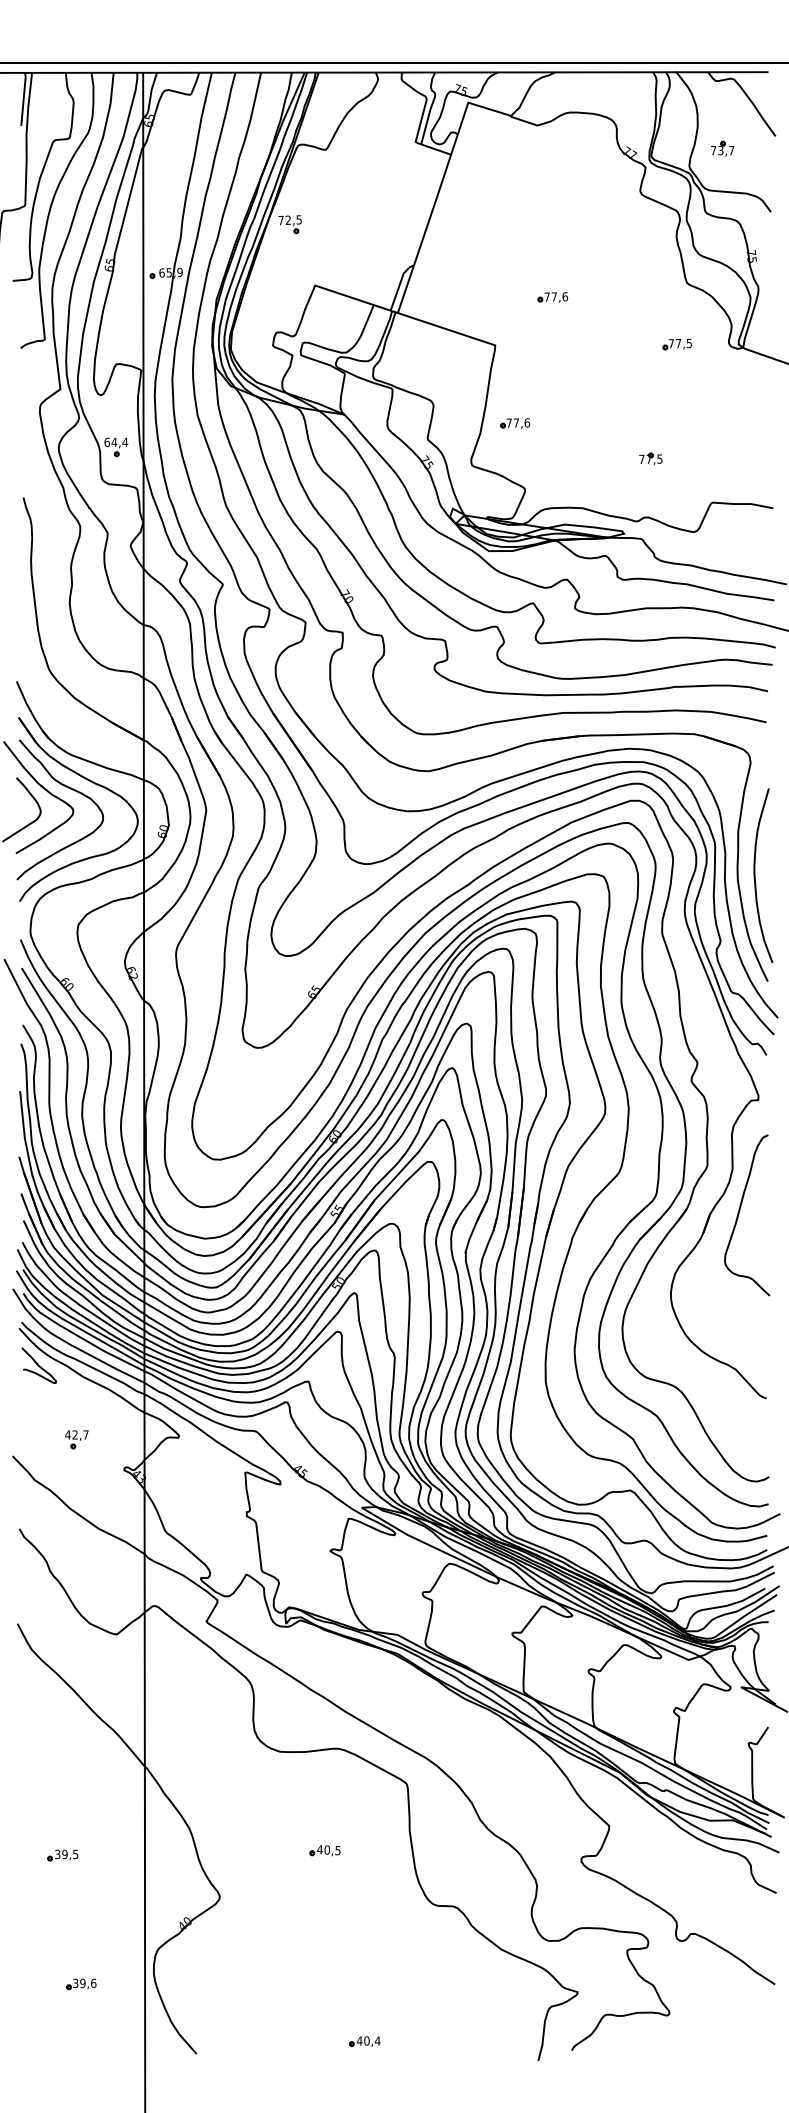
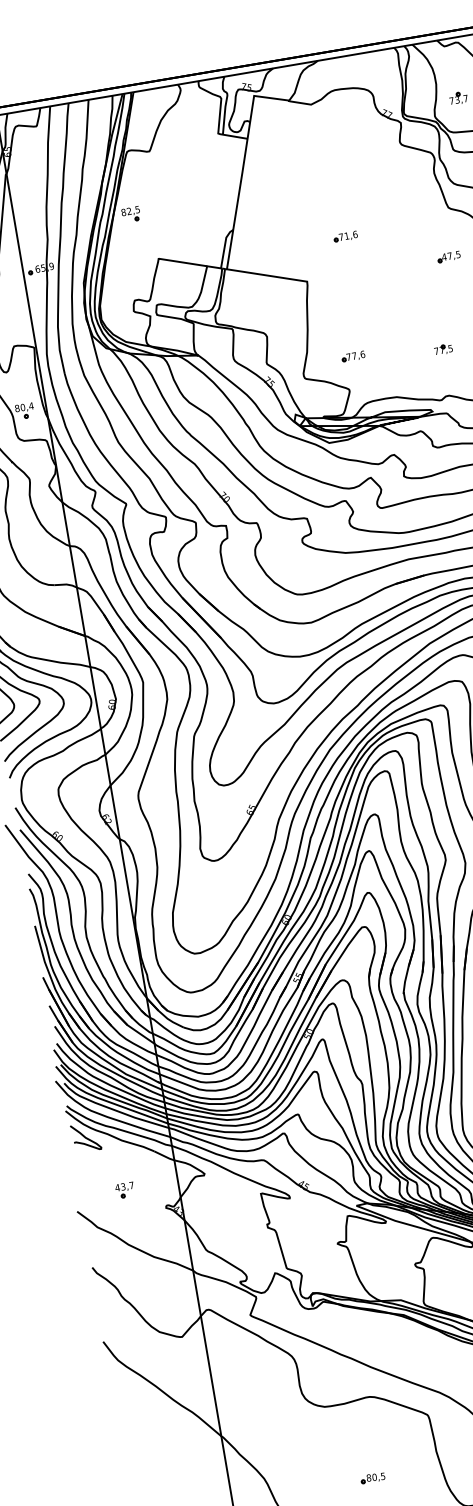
text: (280, 220) -> (123, 212), 72,5 -> 82,5
text: (553, 296) -> (346, 235), 77,6 -> 71,6
text: (671, 343) -> (444, 256), 77,5 -> 47,5
part: (515, 423) -> (353, 356), moved
text: (110, 442) -> (19, 408), 64,4 -> 80,4
text: (74, 1434) -> (122, 1186), 42,7 -> 43,7
text: (319, 1849) -> (368, 1477), 40,5 -> 80,5

